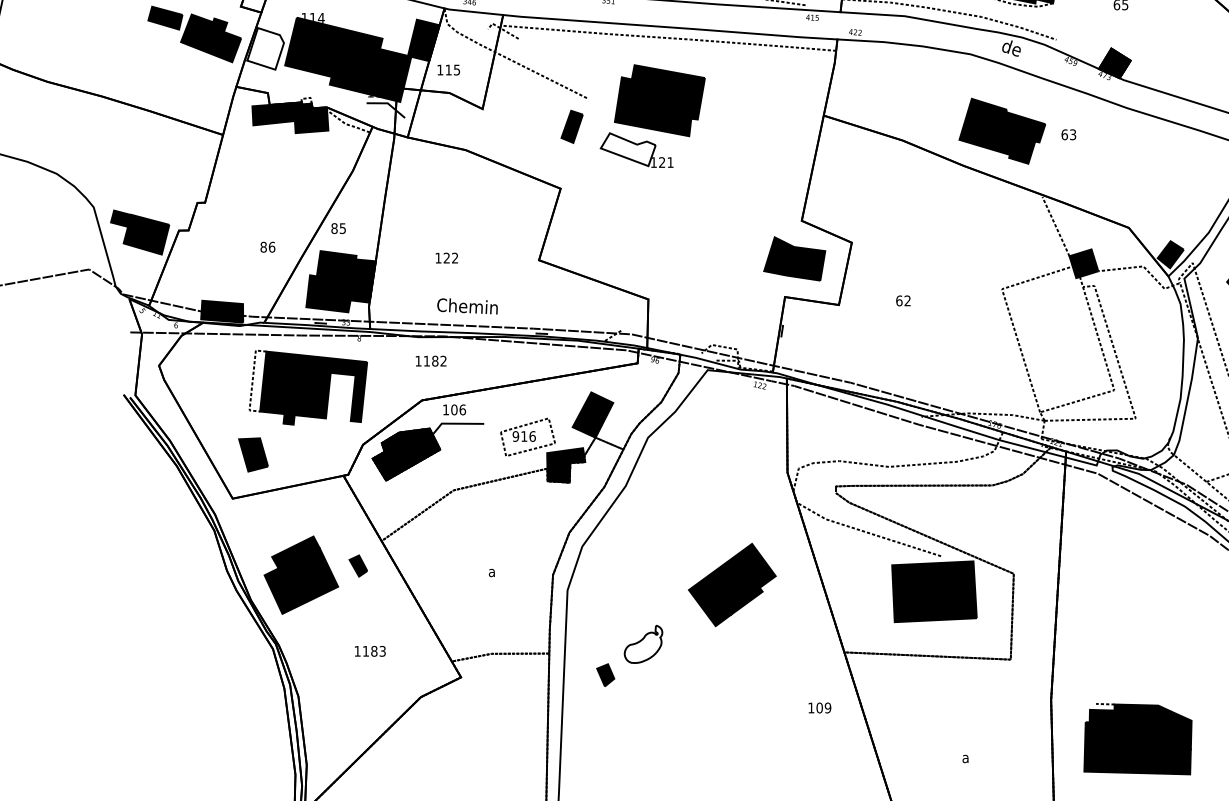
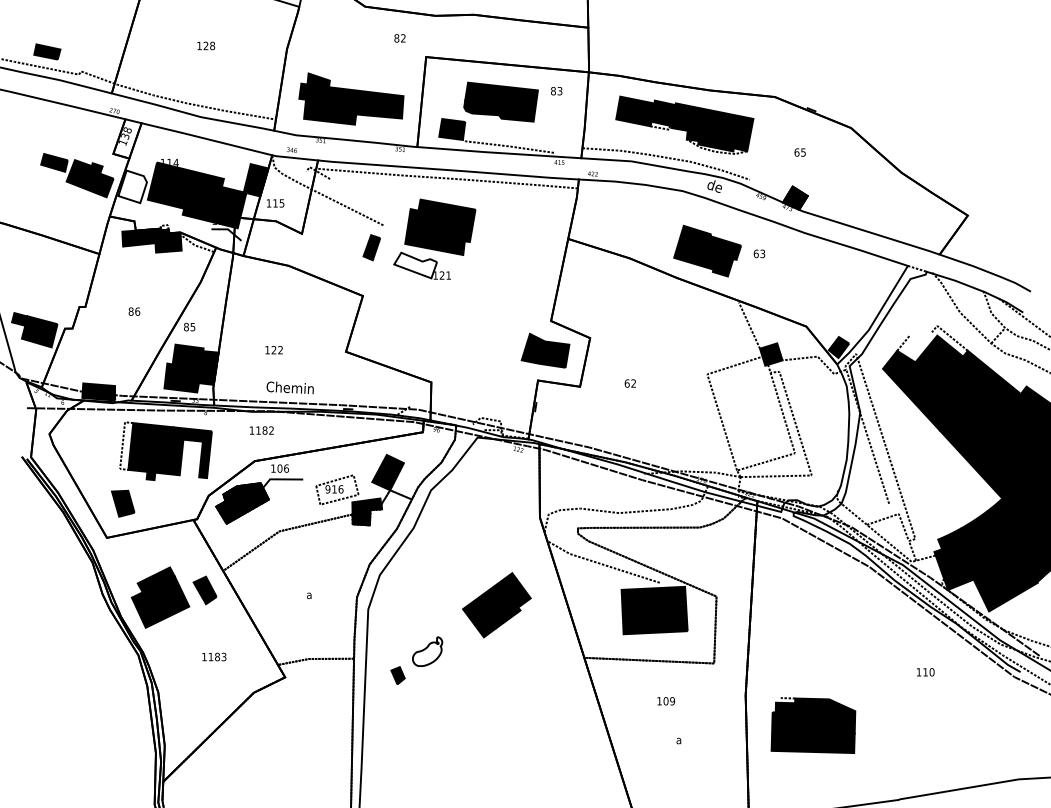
text: (267, 247) -> (134, 311), moved
part: (357, 566) -> (204, 590), size x1.67
text: (820, 708) -> (666, 701), moved

